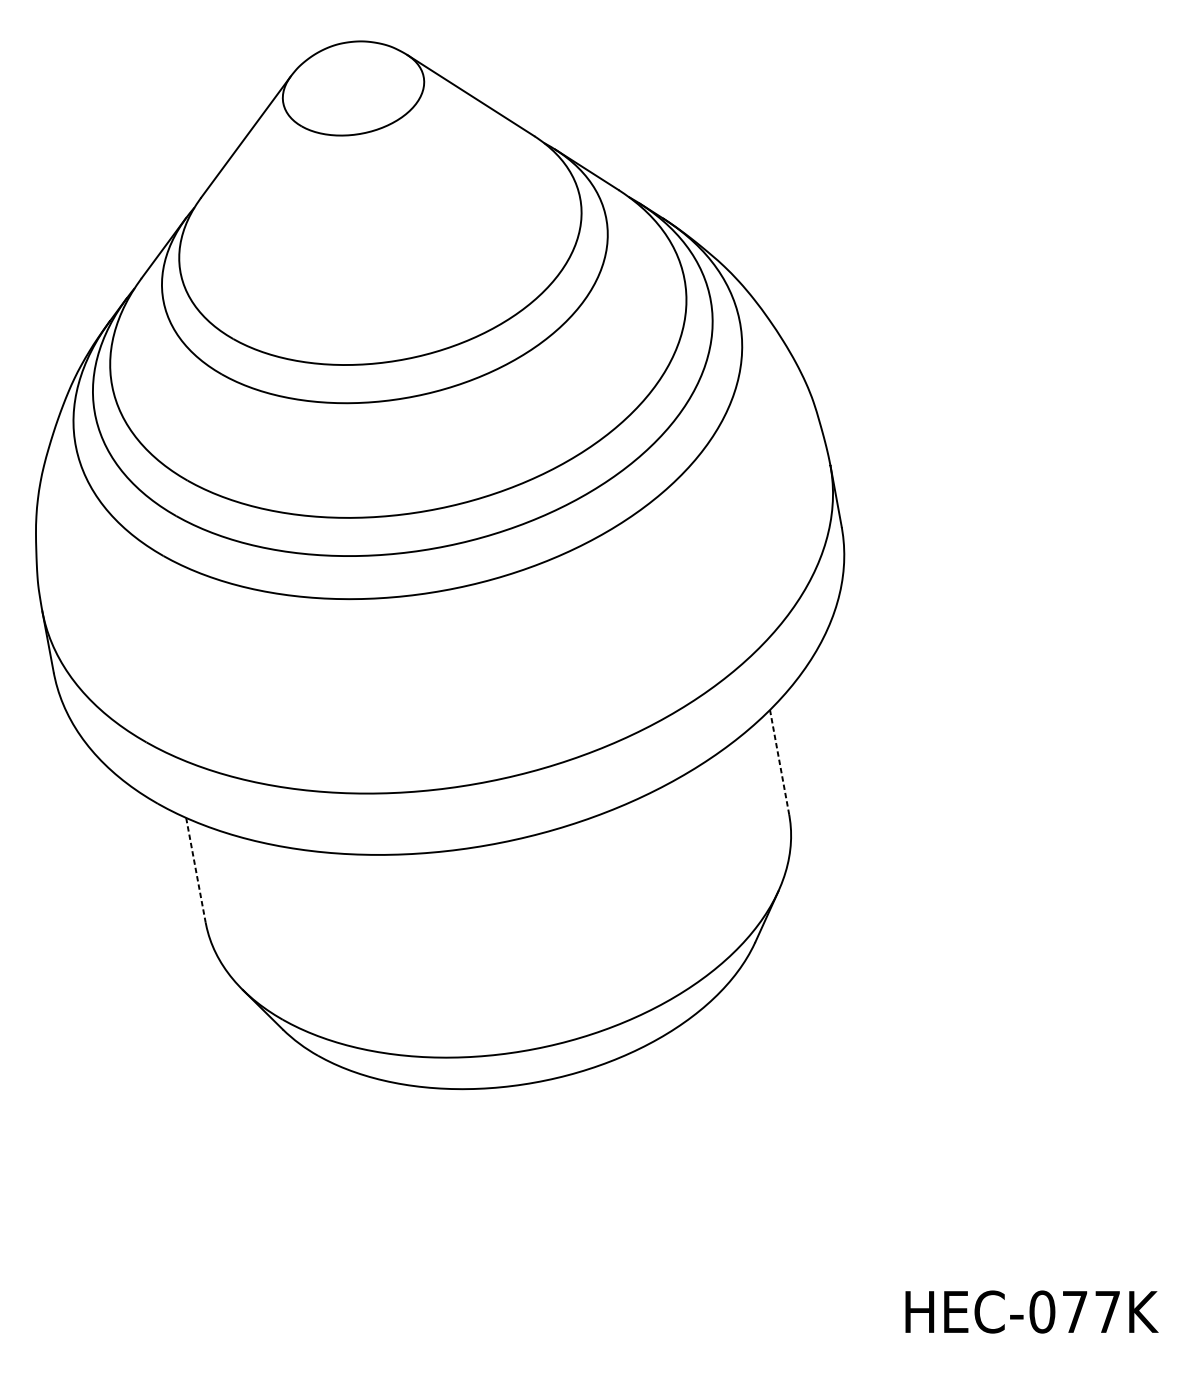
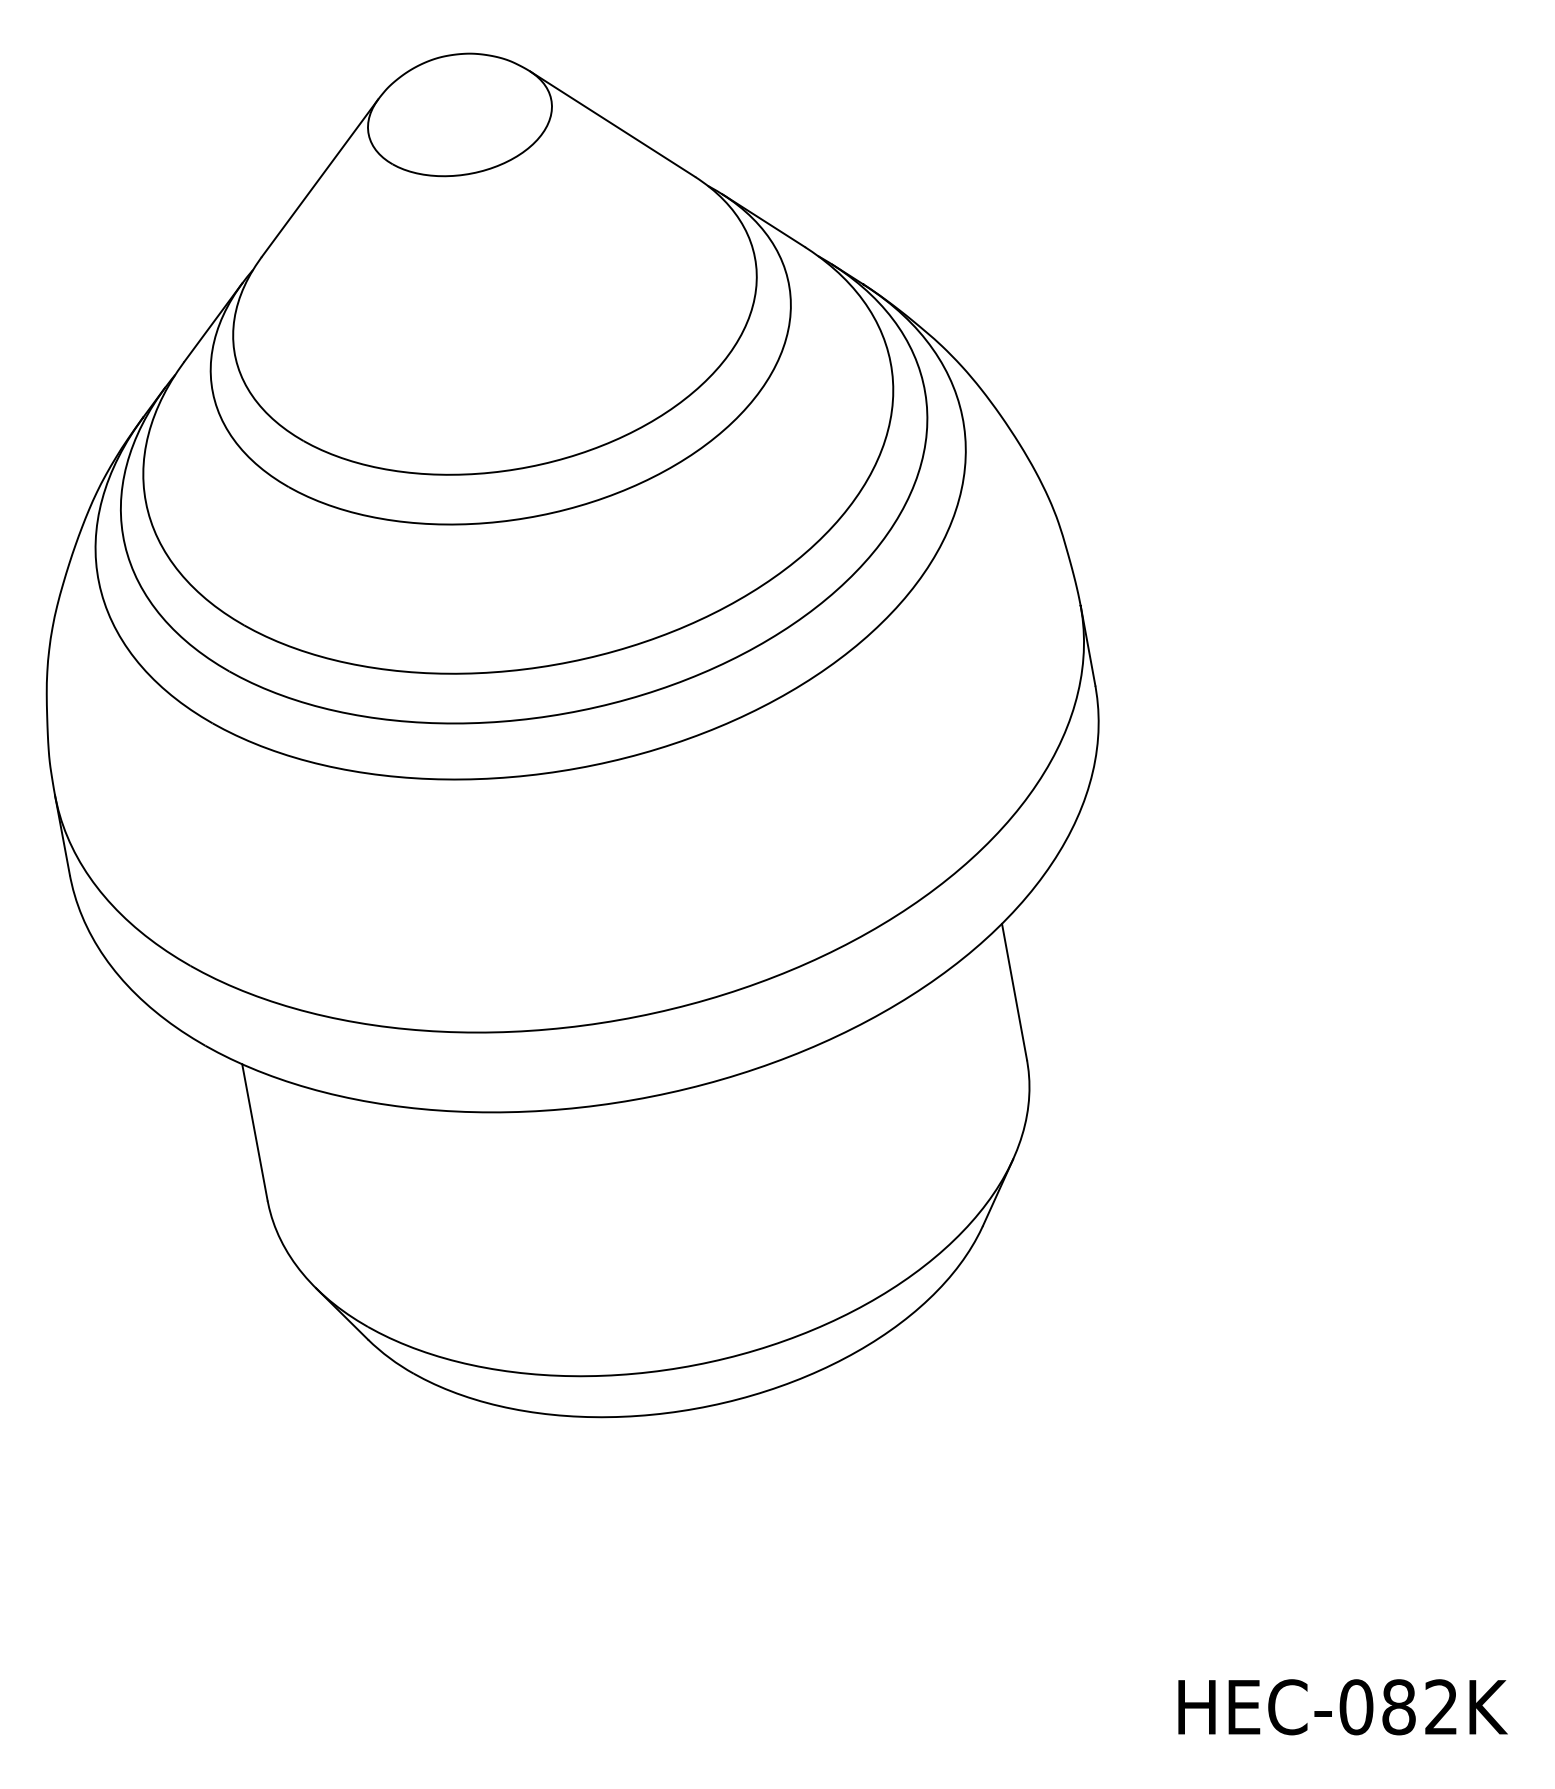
line: (779, 762) -> (1014, 991), dashed -> solid
line: (196, 870) -> (255, 1132), dashed -> solid
text: (1090, 1312) -> (1419, 1707), HEC-077K -> HEC-082K

